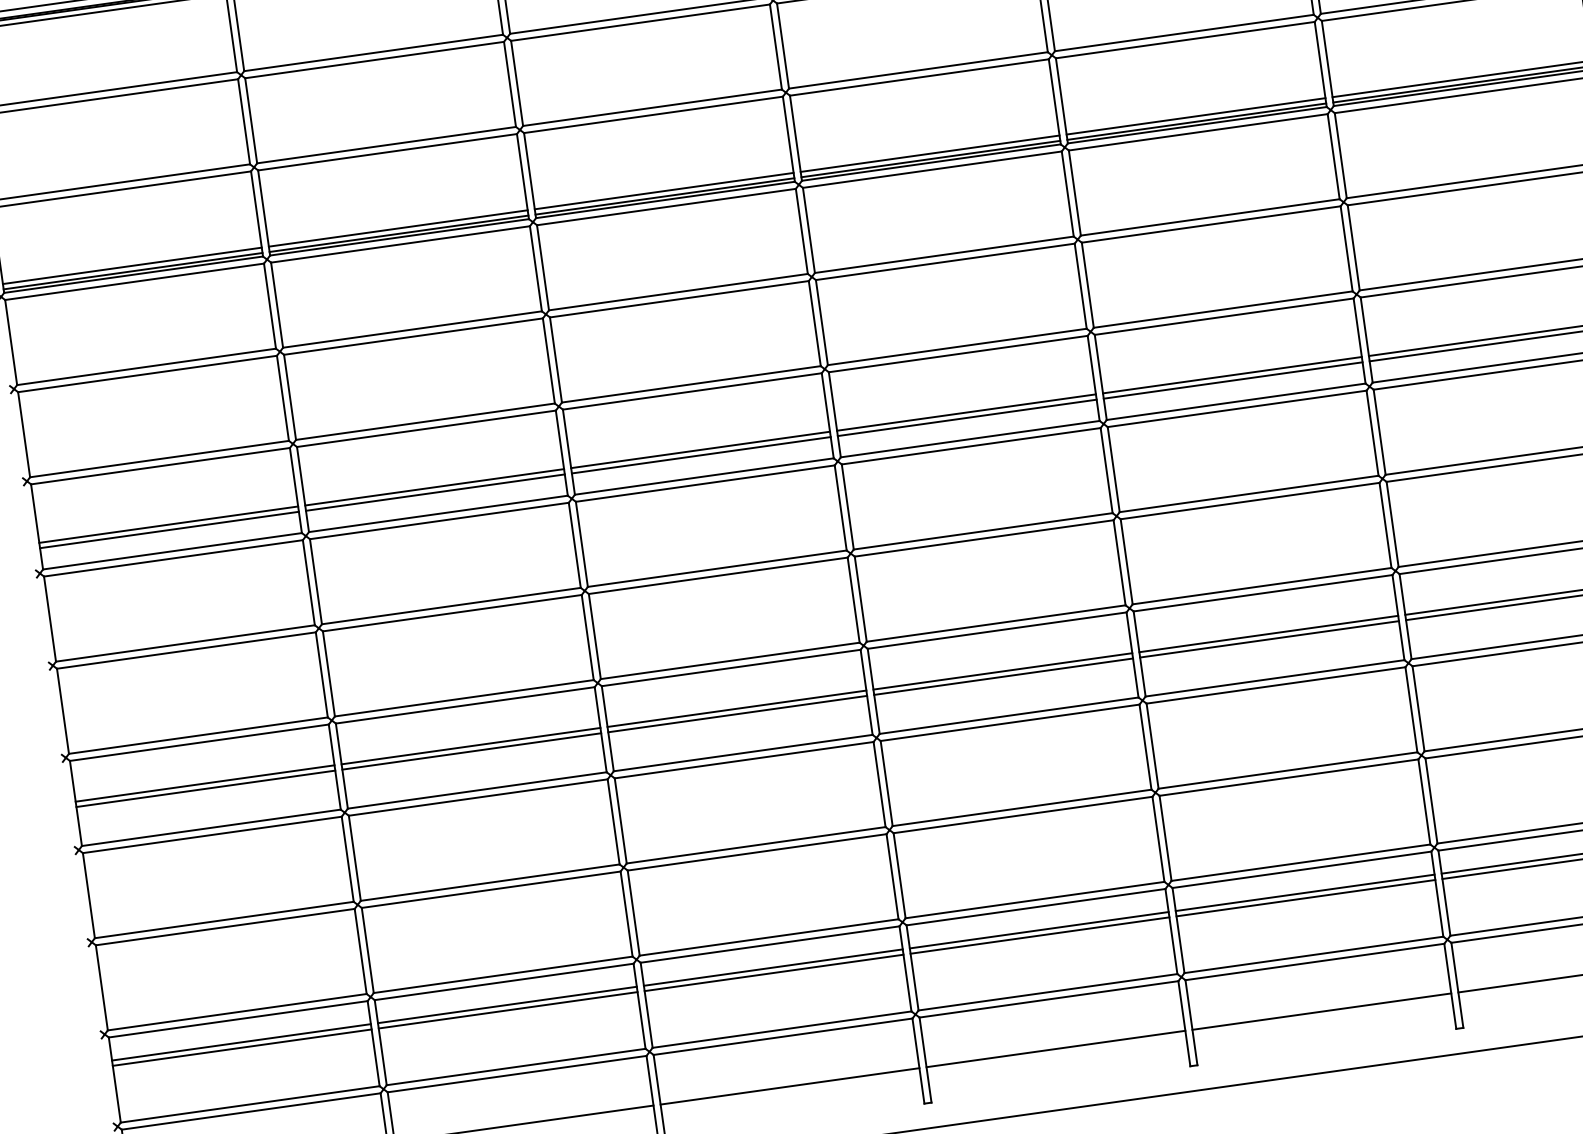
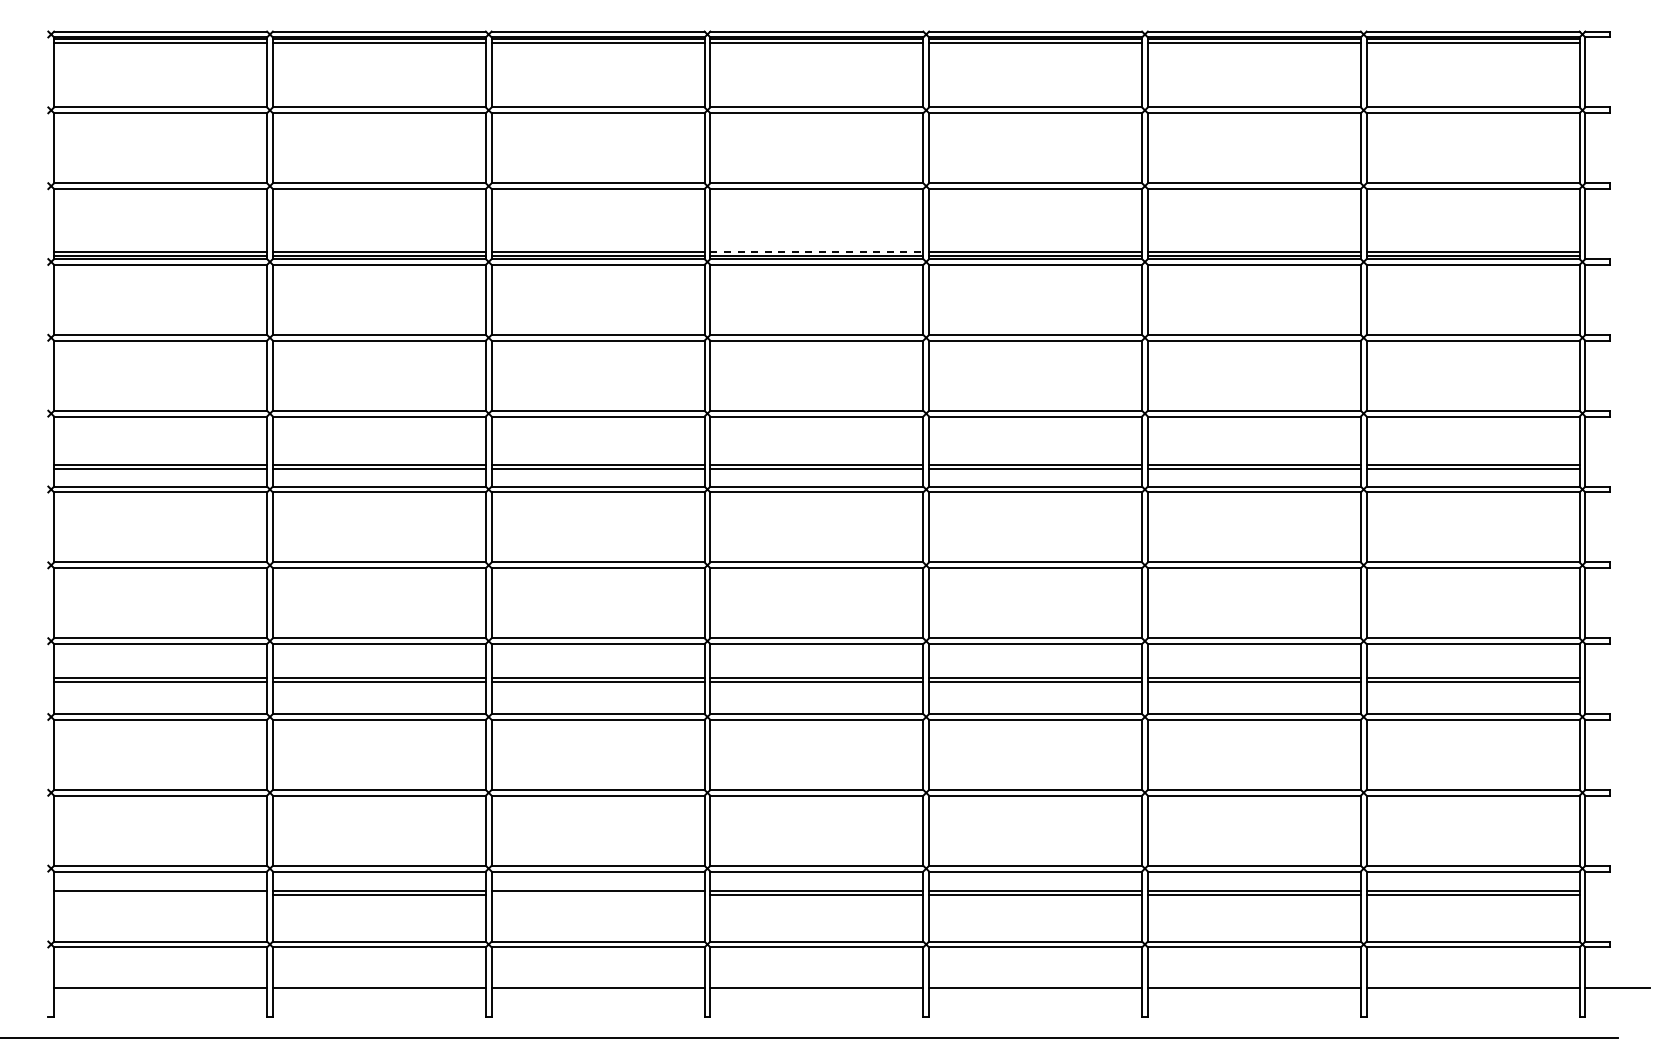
line: (930, 153) -> (817, 251), solid -> dashed
line: (773, 972) -> (597, 894), removed
line: (242, 1047) -> (160, 894), removed

